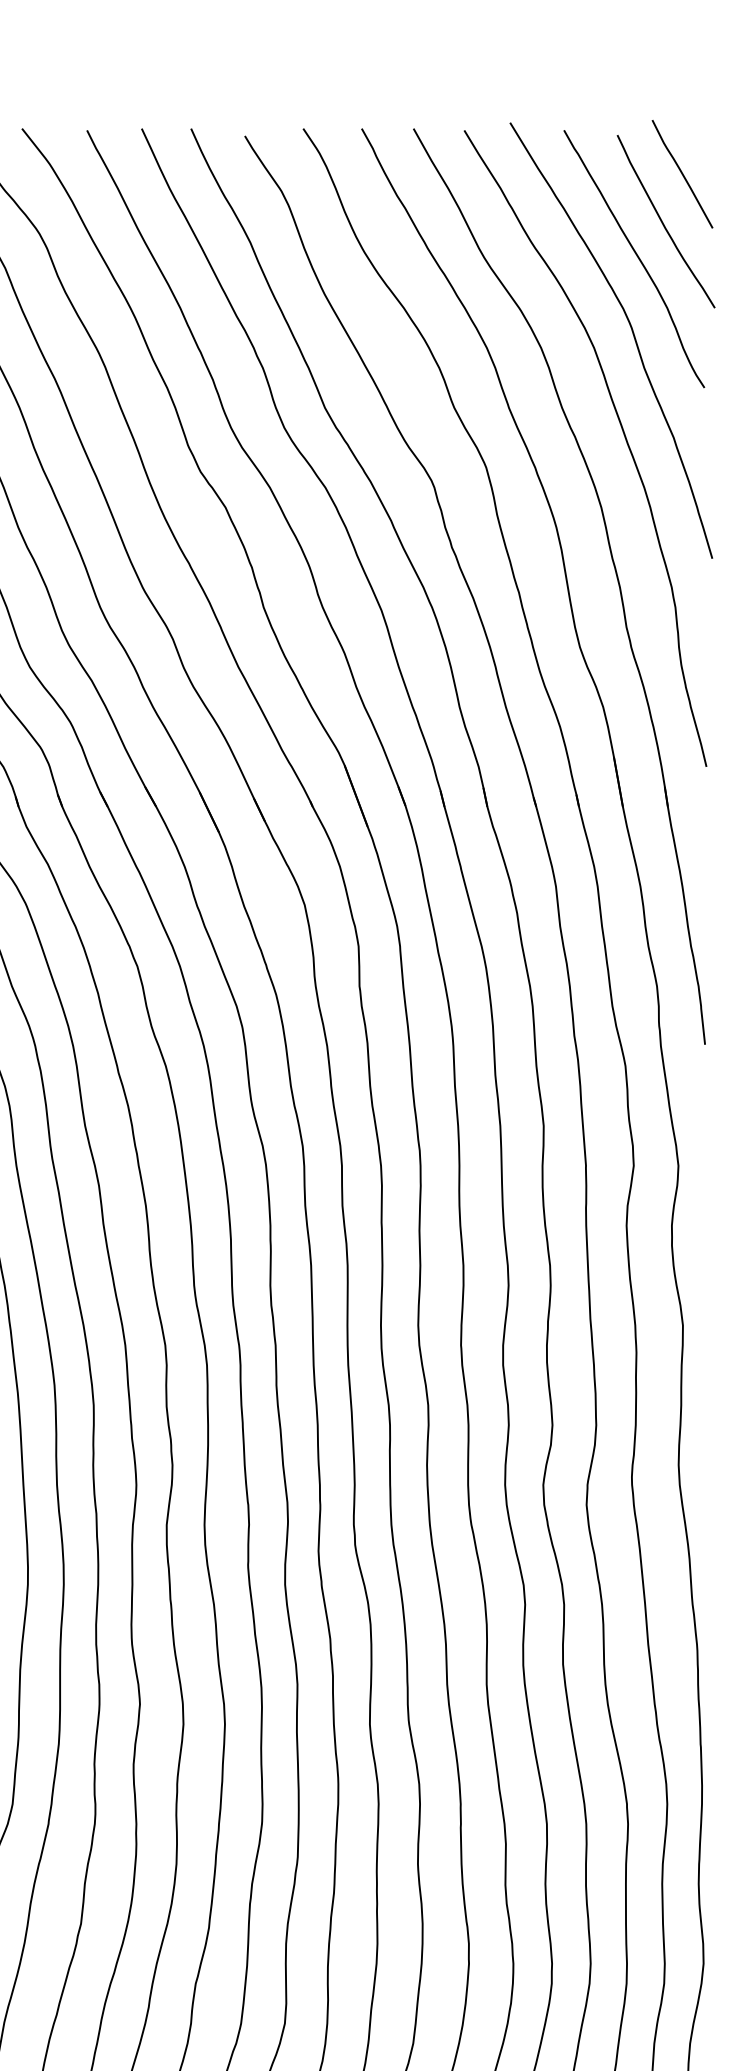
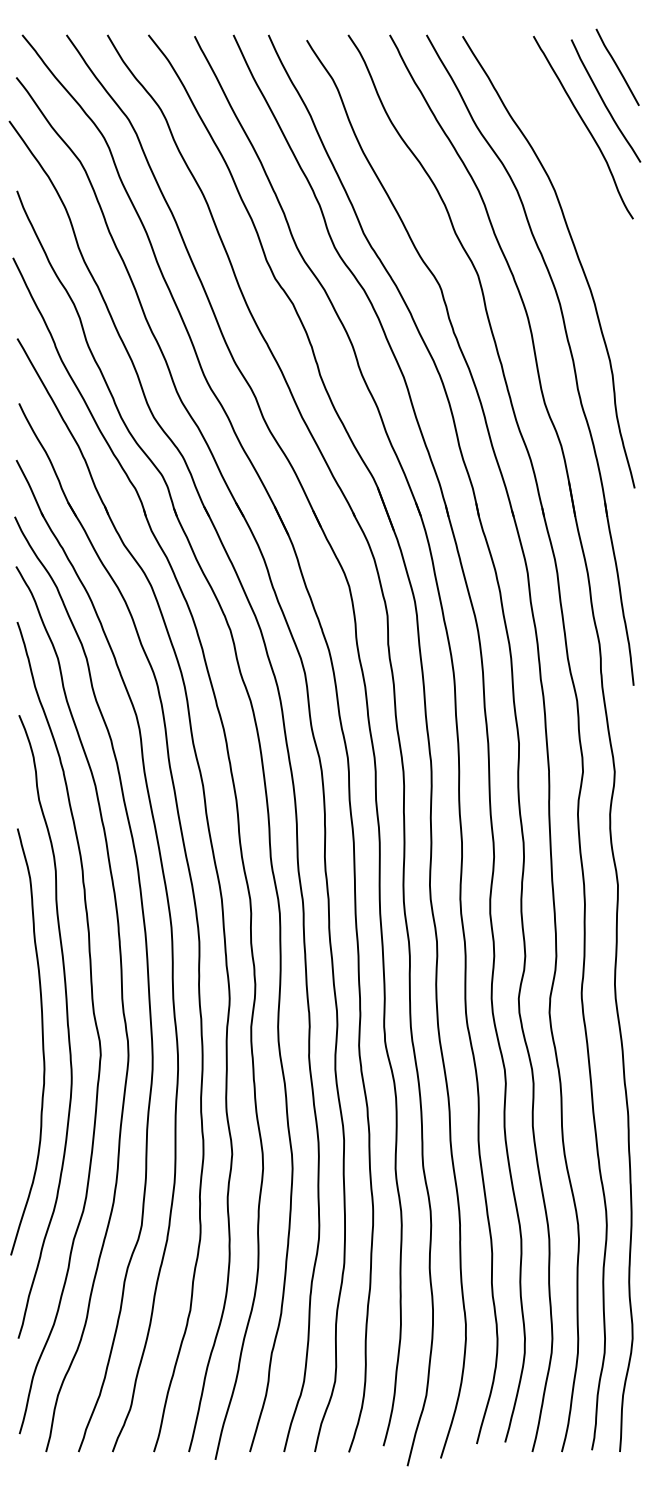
curve: (631, 333) -> (581, 180), removed

